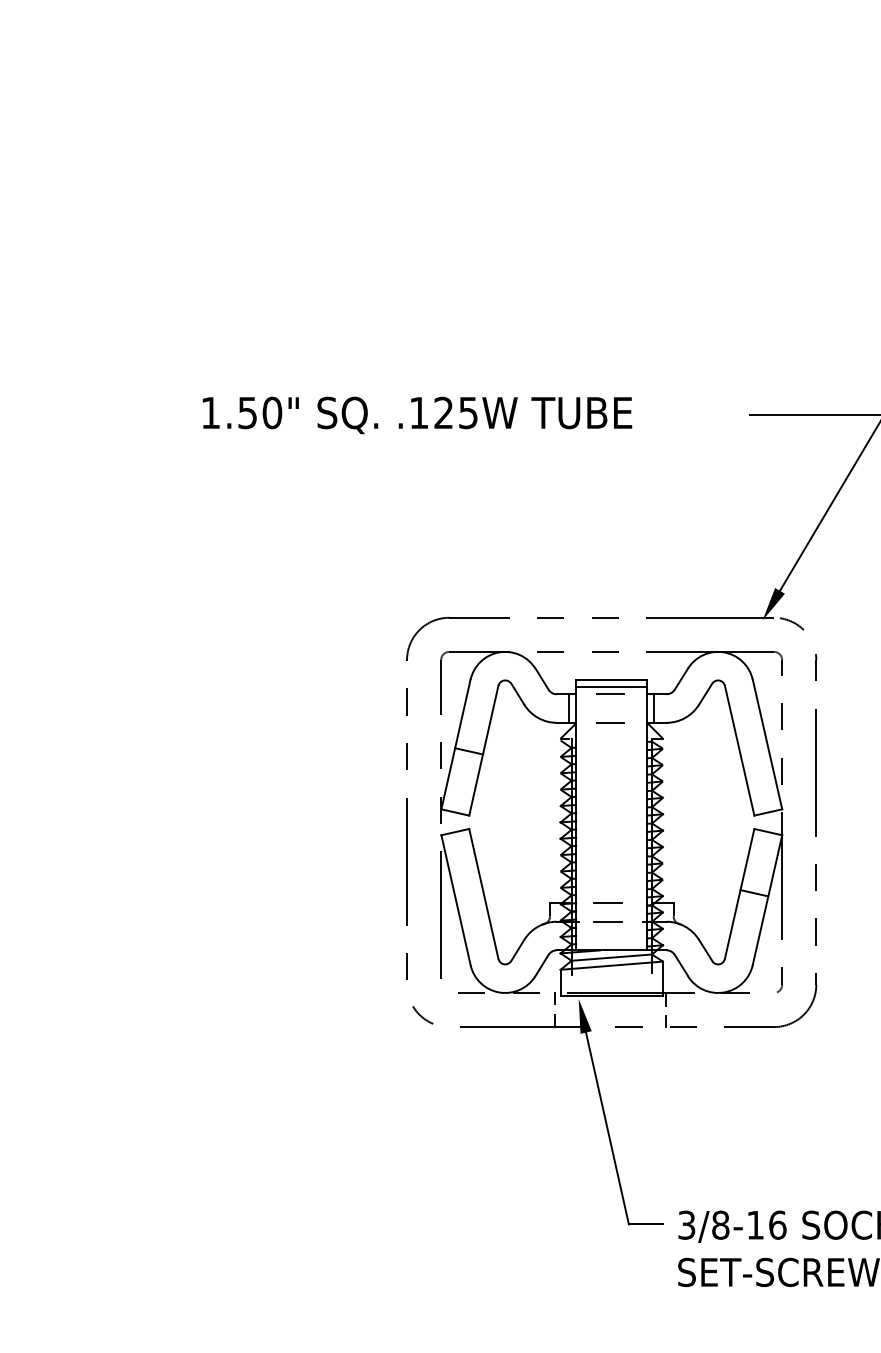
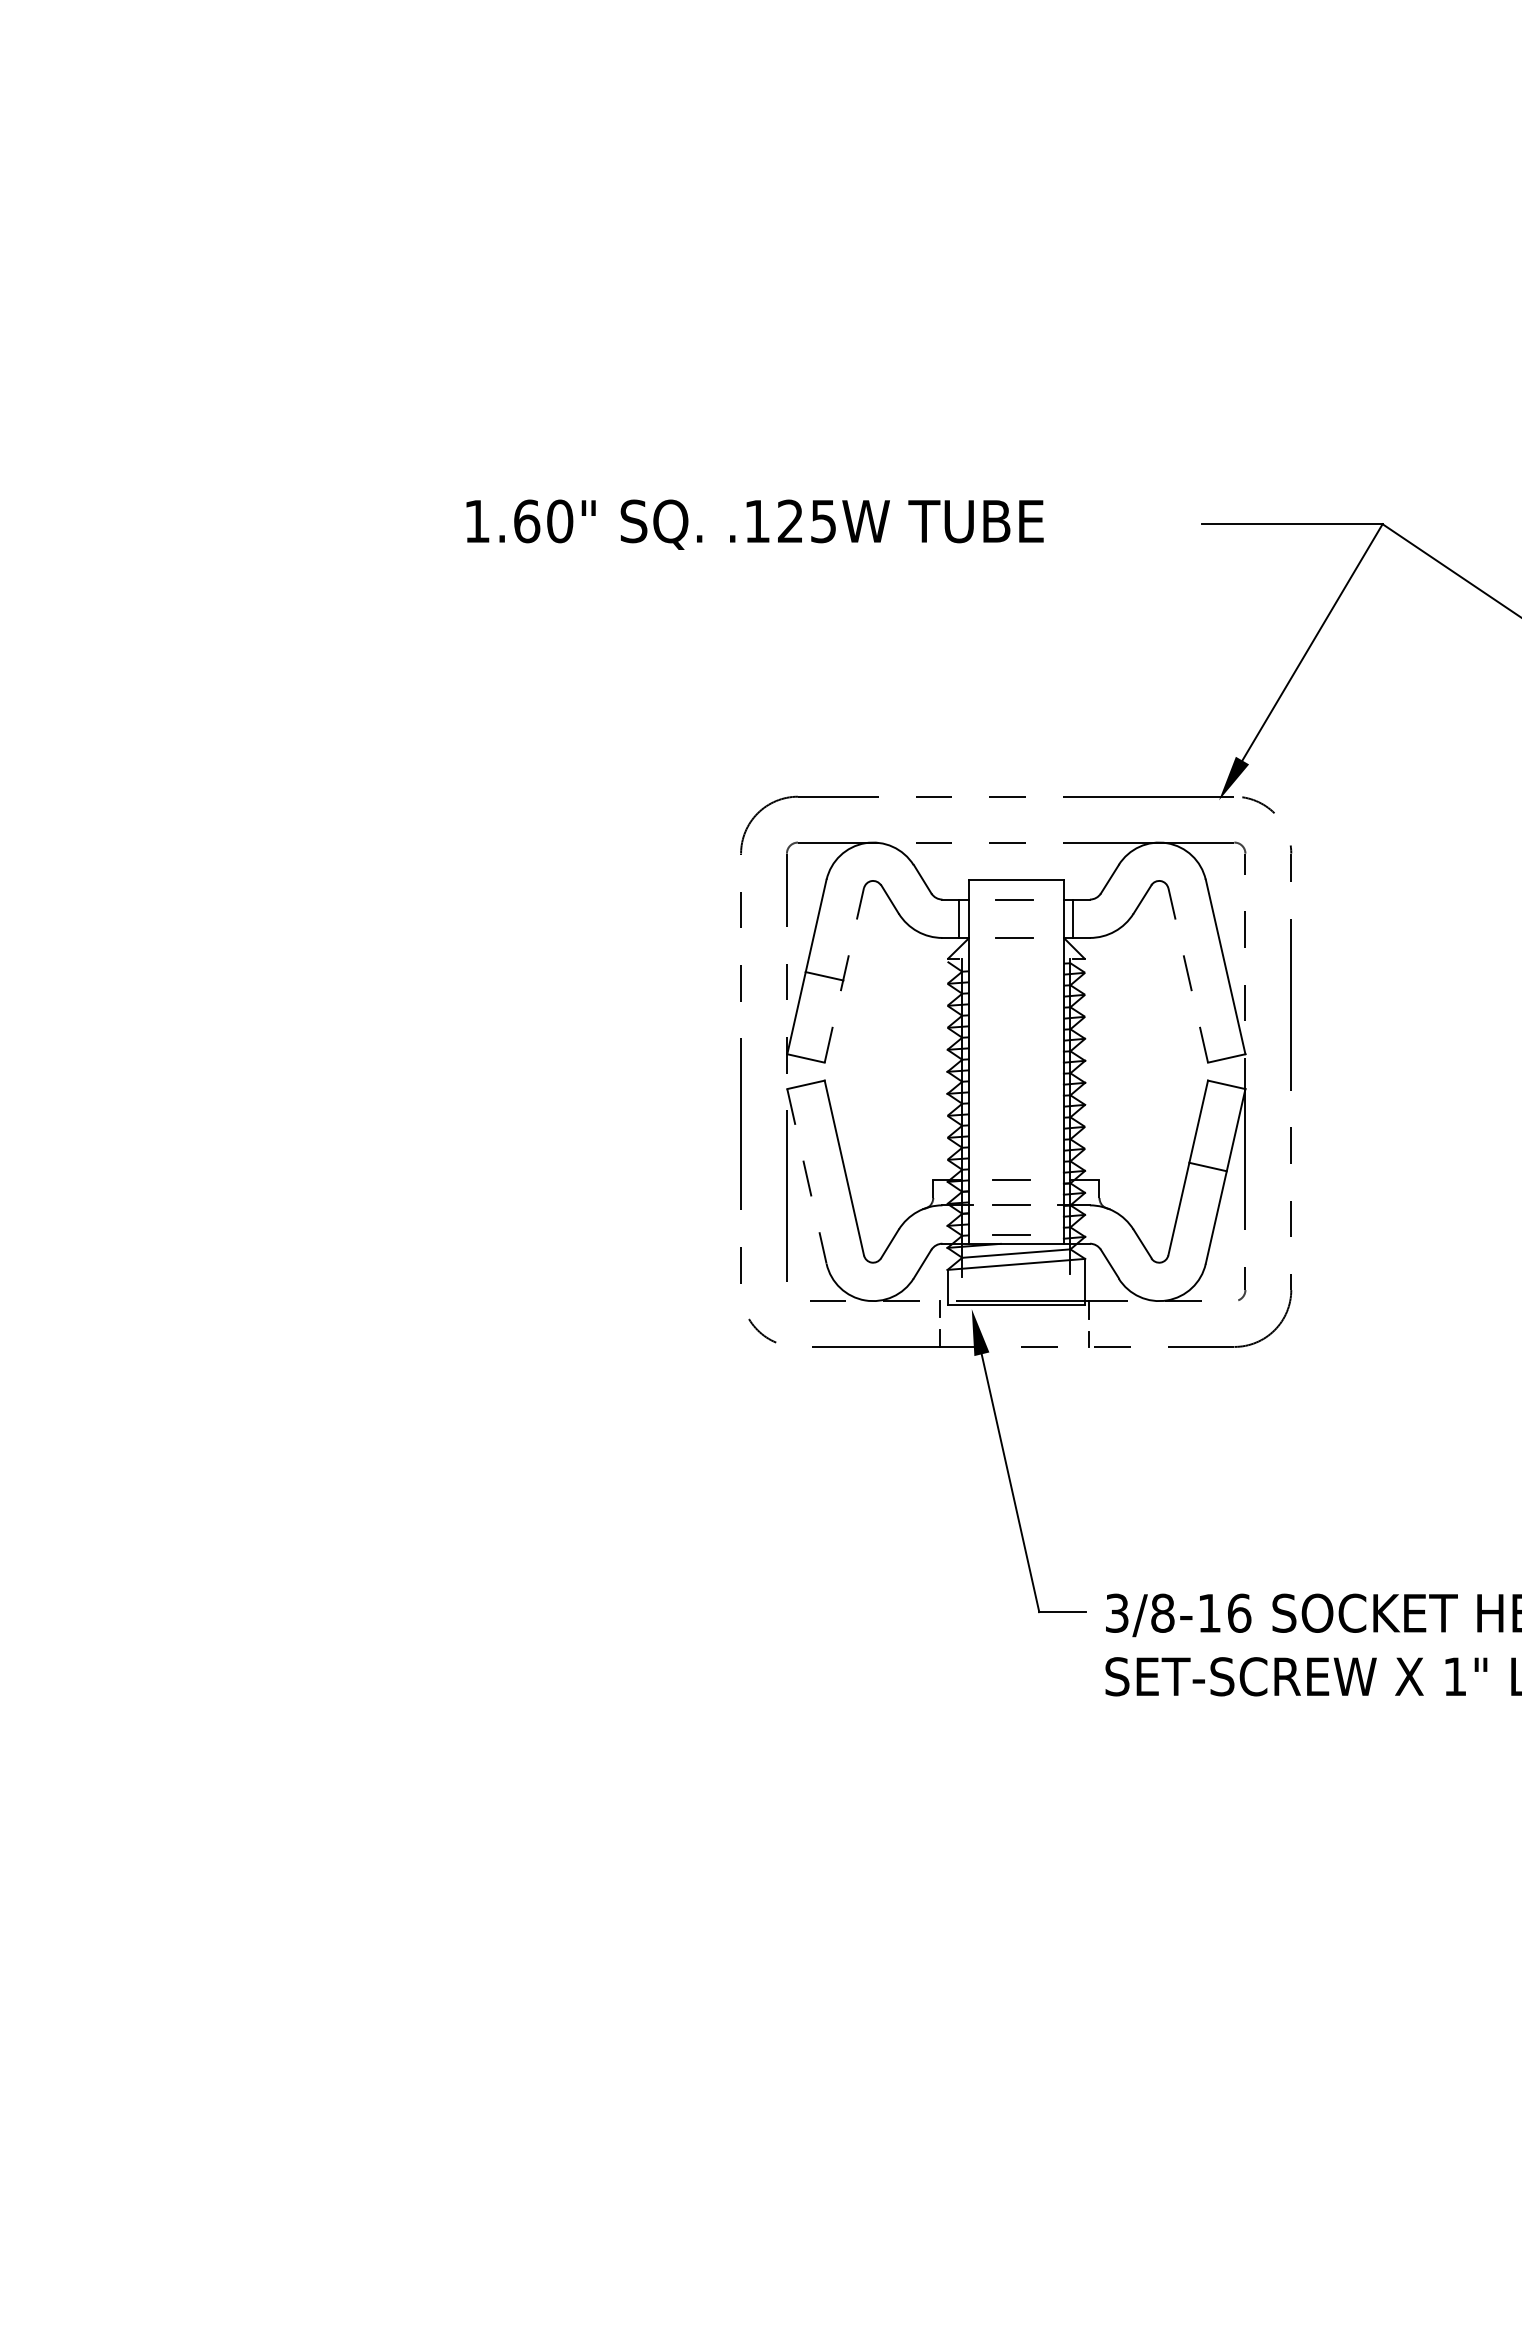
text: (248, 413) -> (527, 521), 1.50" -> 1.60"
line: (611, 687) -> (1015, 890), removed
line: (483, 750) -> (844, 974), solid -> dashed
line: (739, 750) -> (1188, 975), solid -> dashed
line: (456, 900) -> (807, 1176), solid -> dashed
line: (608, 943) -> (1011, 1234), added

